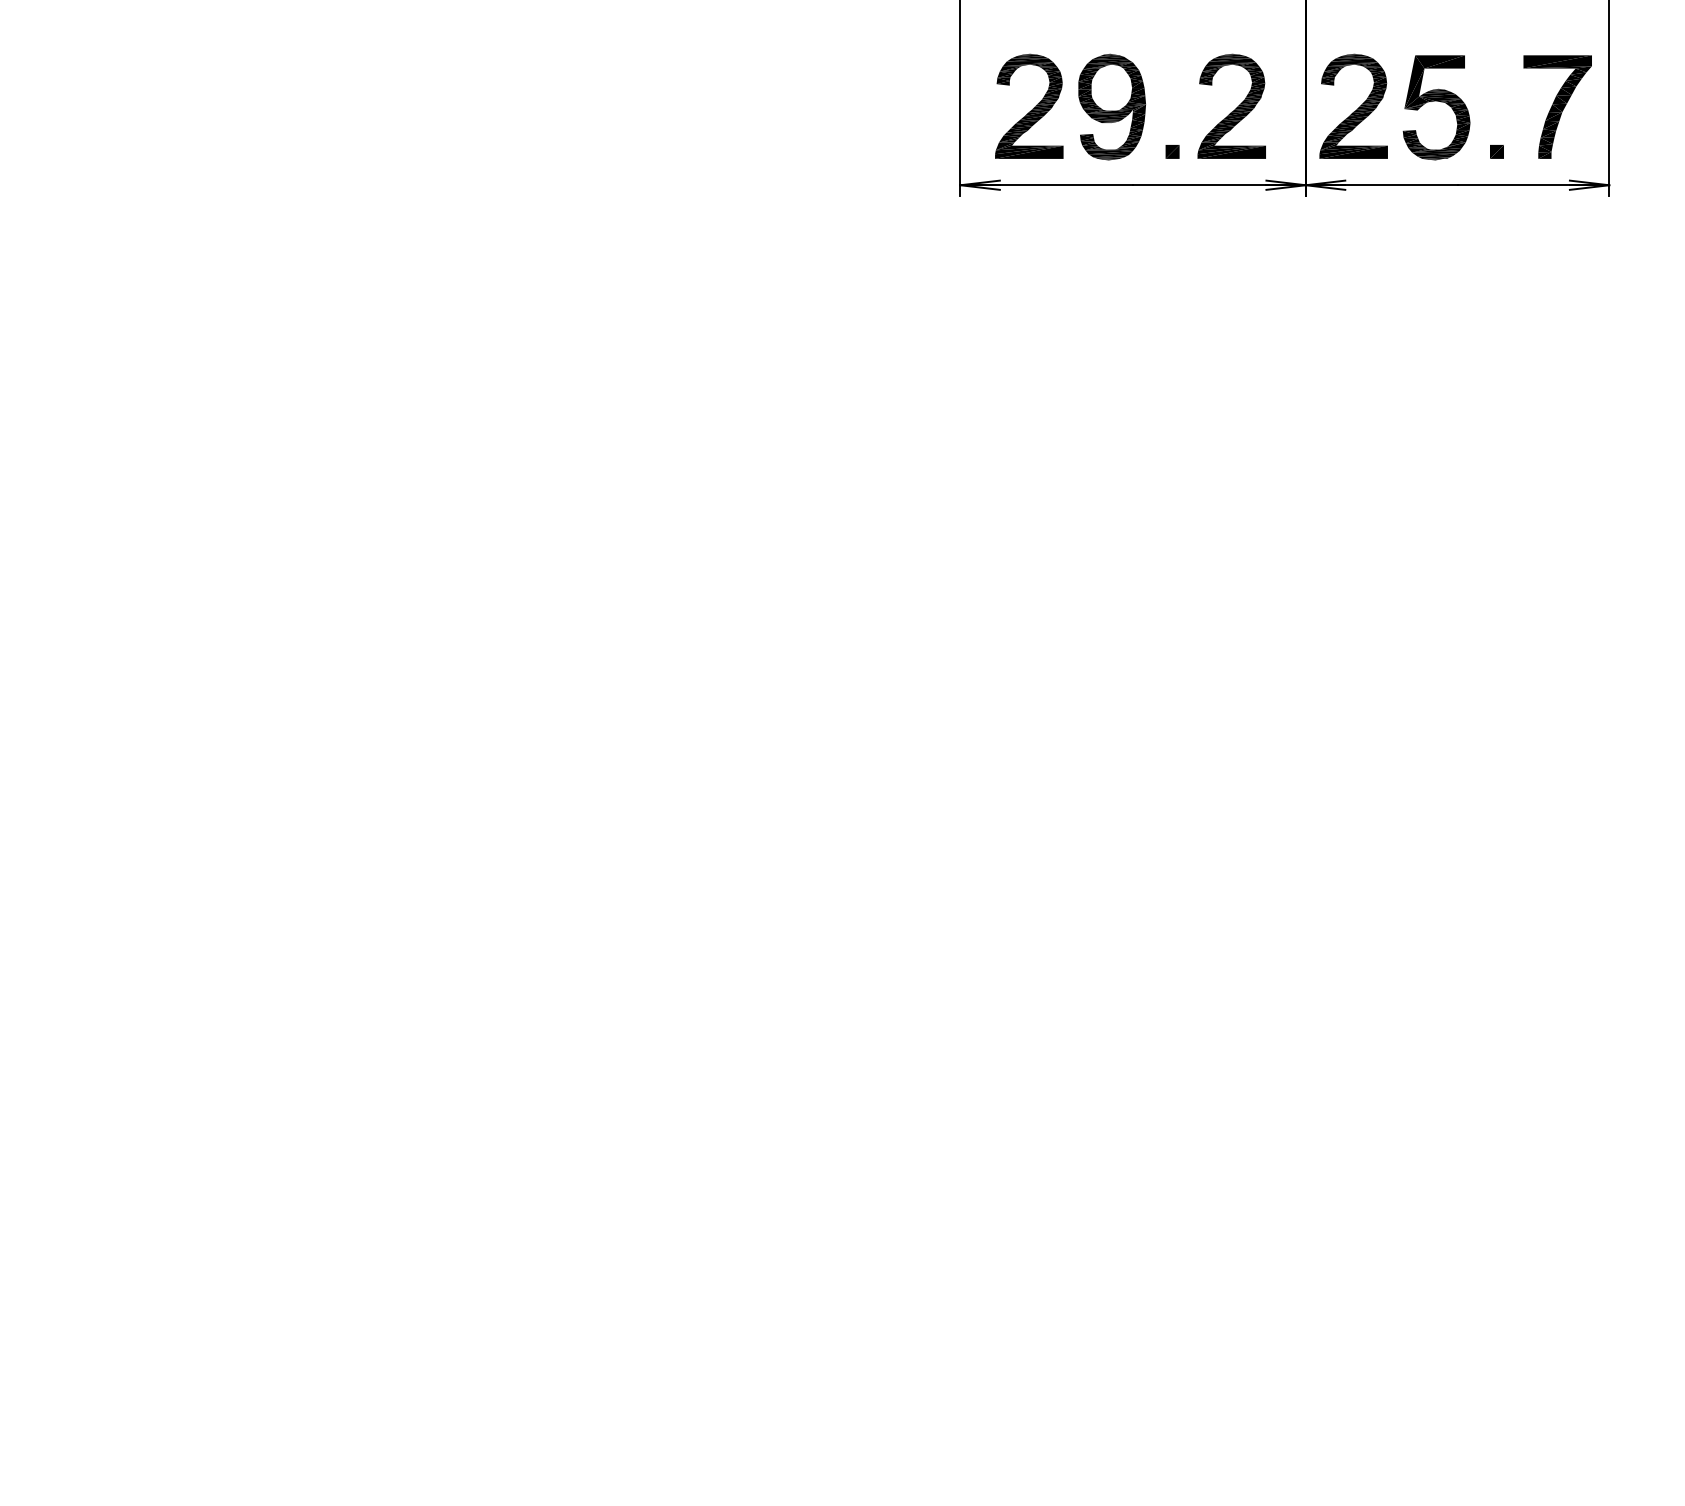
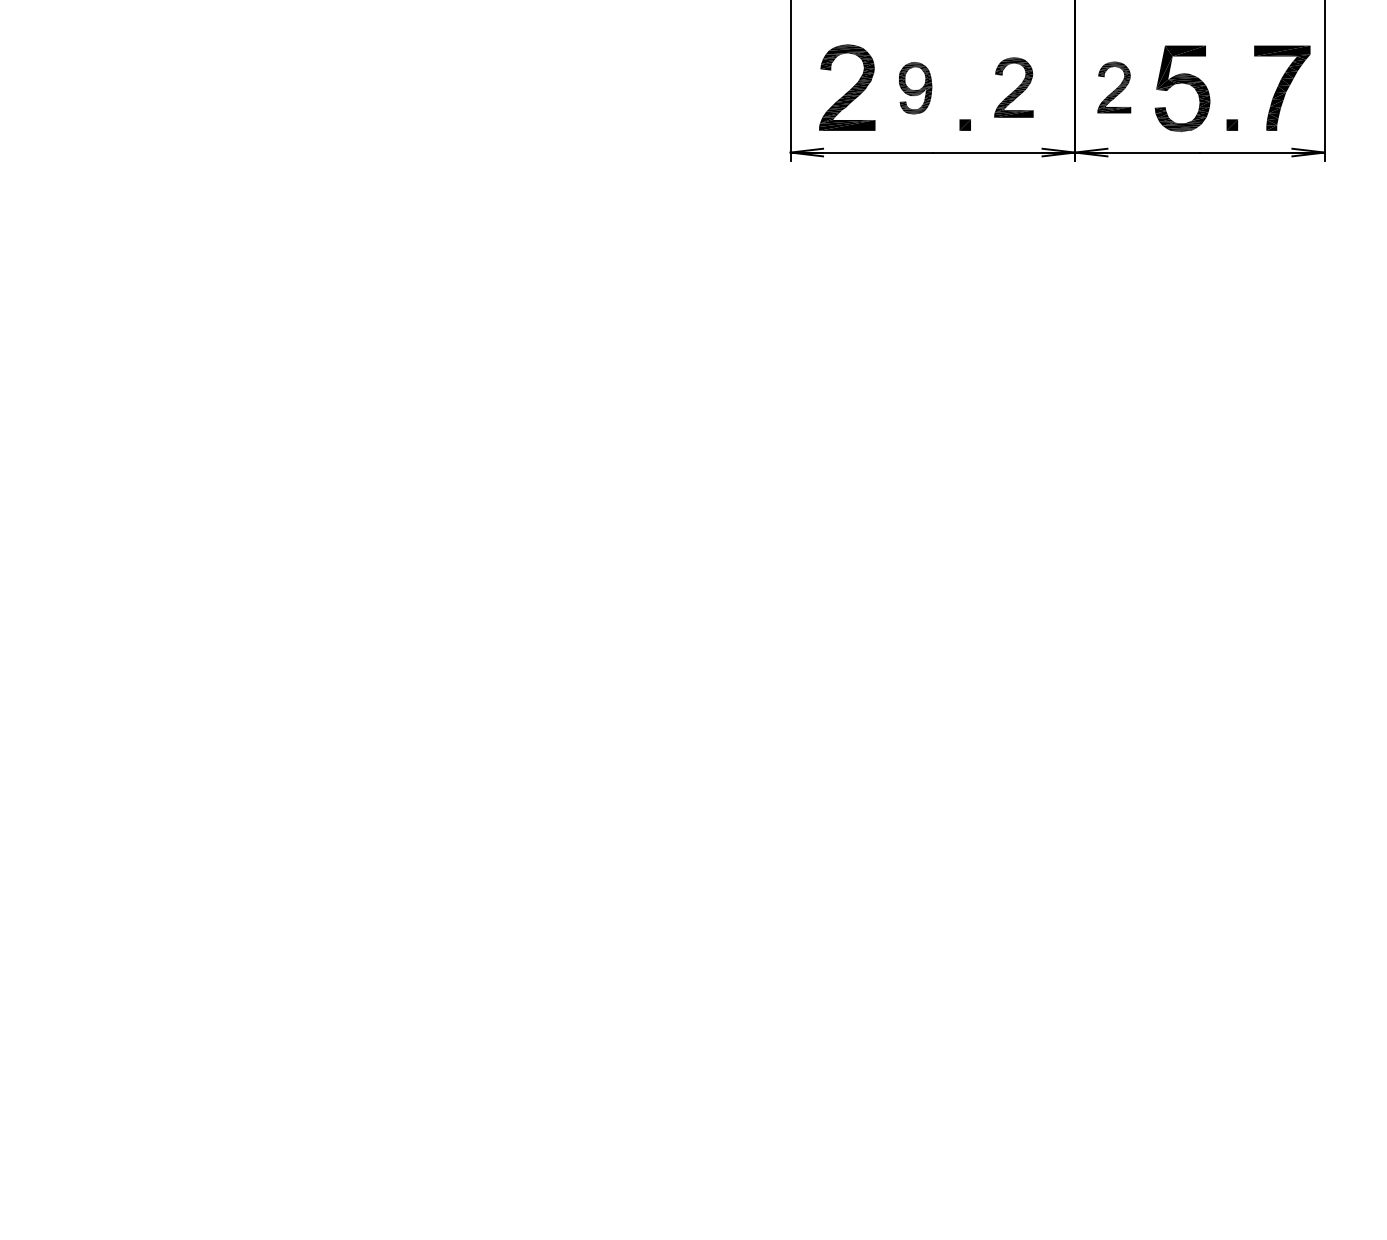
part: (1231, 105) -> (1013, 86), size x0.7
part: (1353, 105) -> (1114, 86), size x0.6
part: (1112, 106) -> (915, 87), size x0.6

